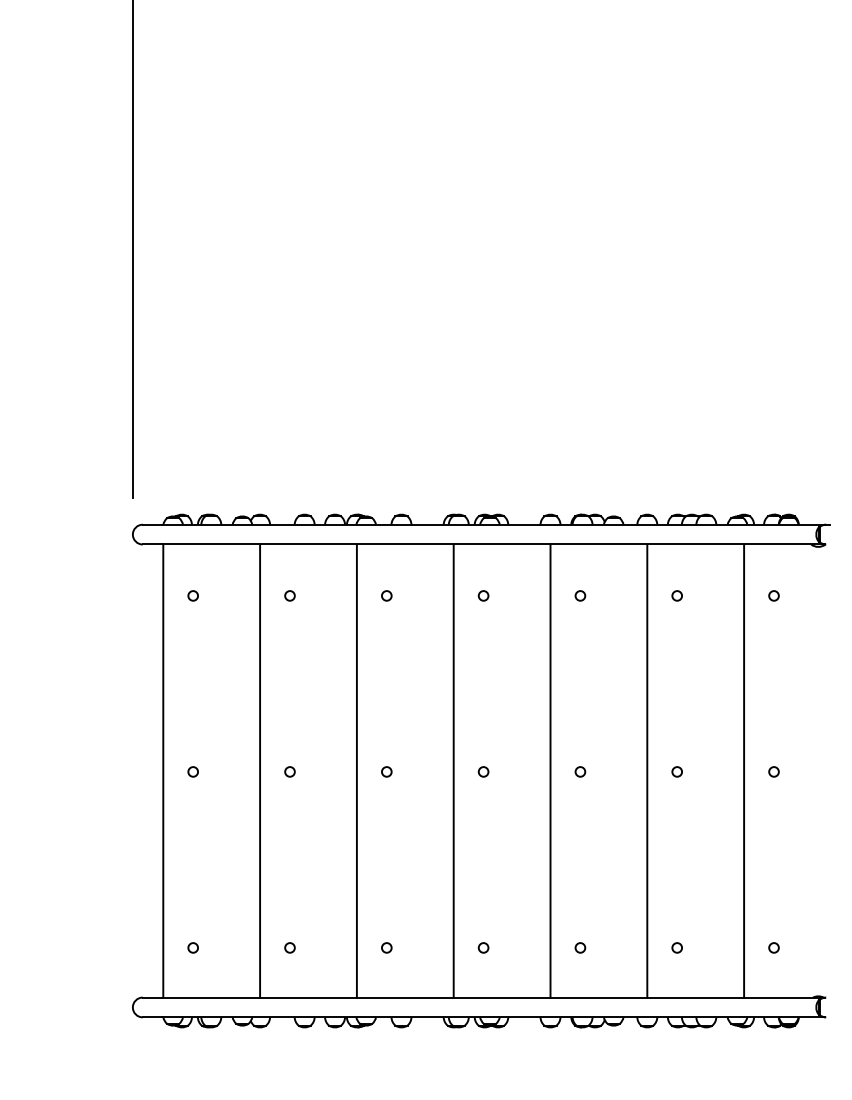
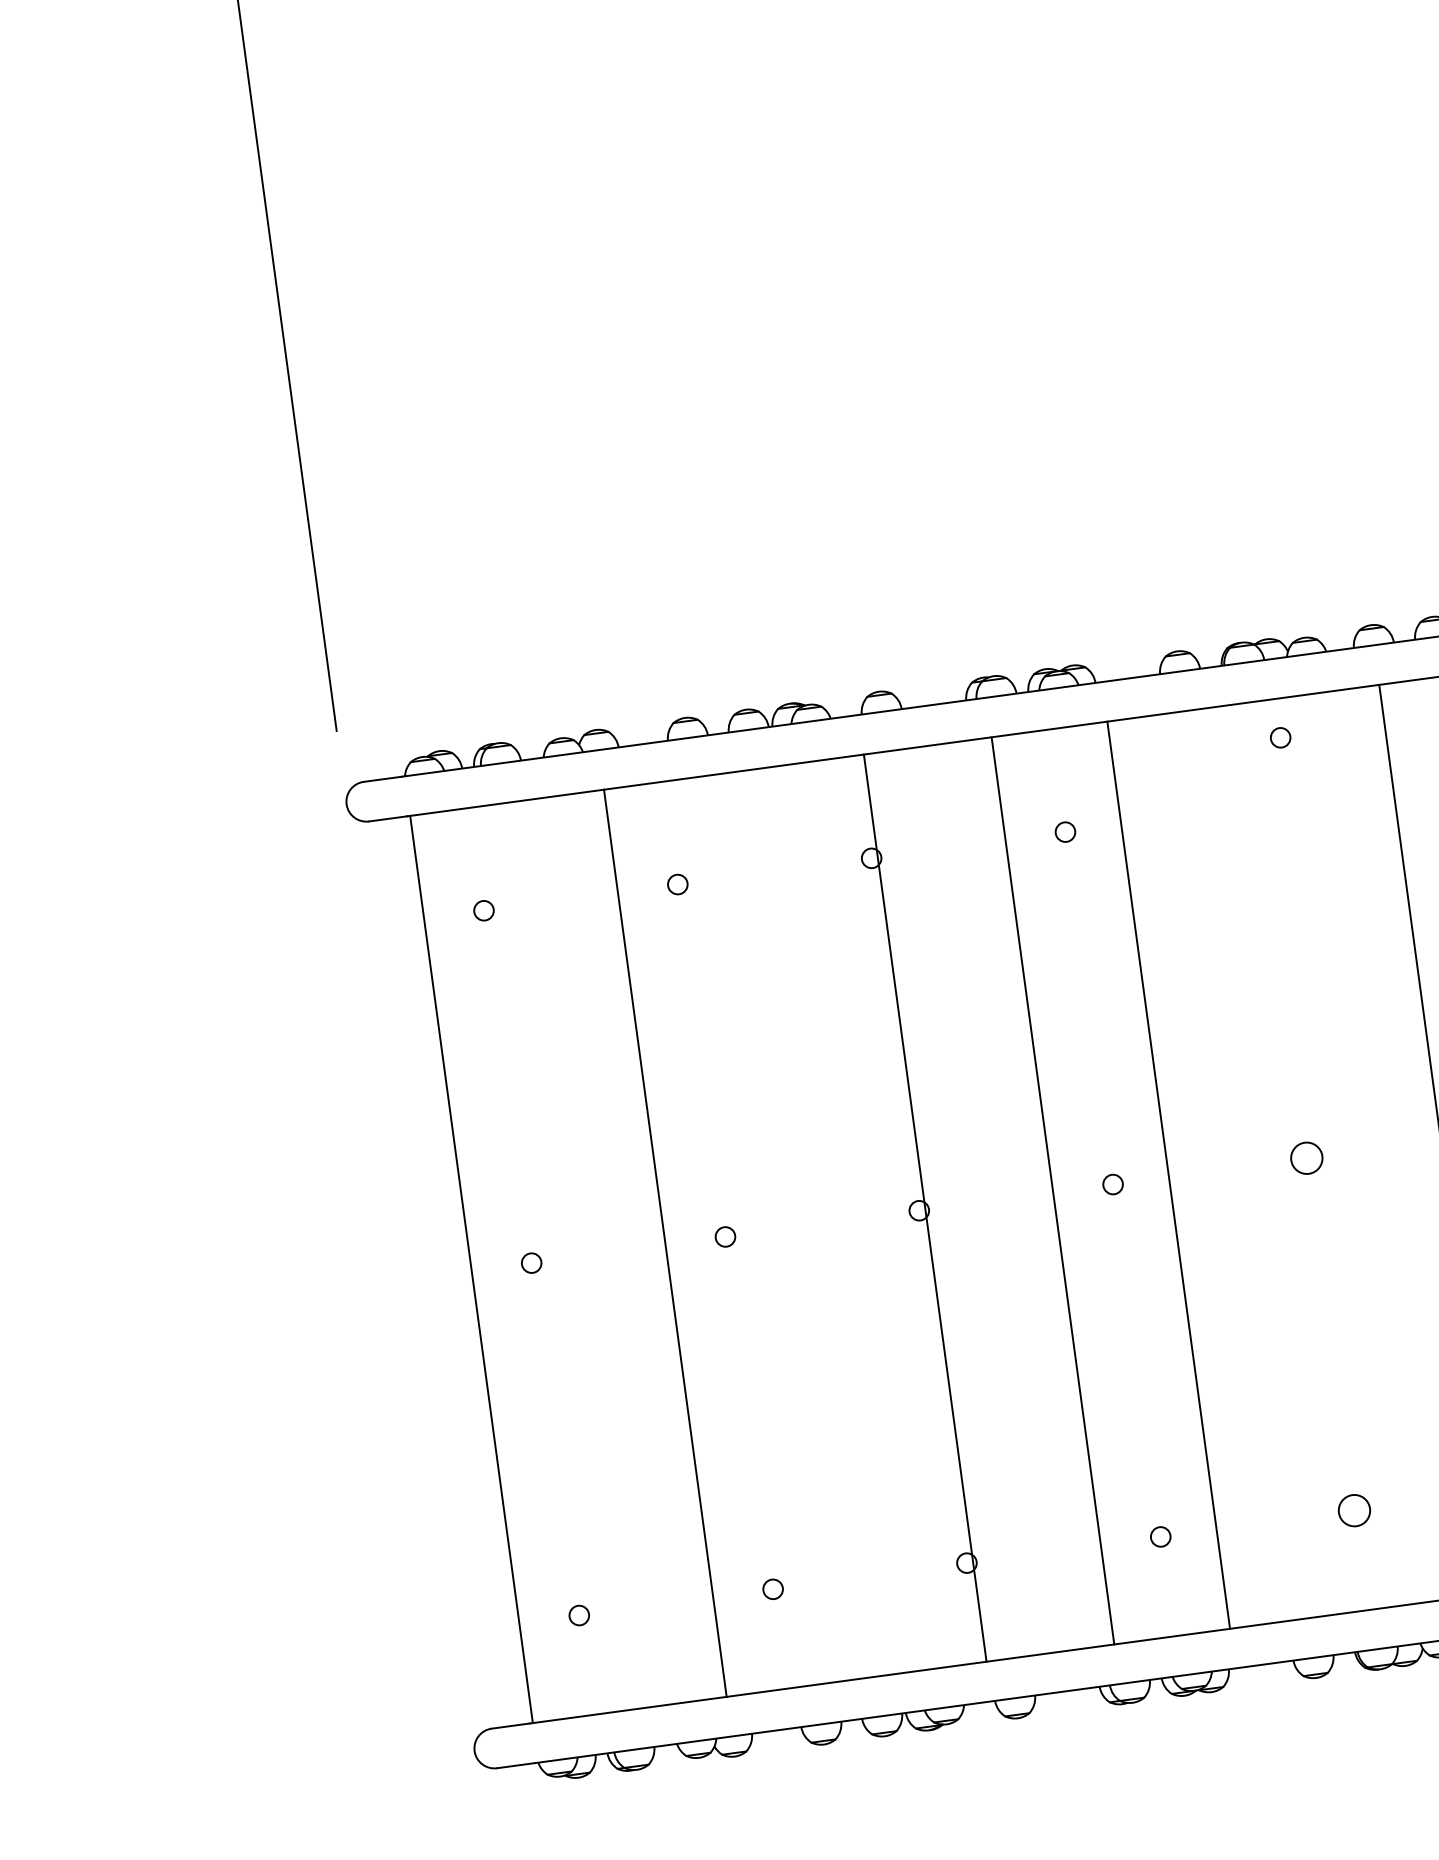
circle: (580, 595) -> (1280, 736), moved
line: (356, 770) -> (924, 1207), moved
line: (550, 770) -> (1168, 1174), moved
circle: (580, 771) -> (1306, 1157), size x1.6
circle: (580, 947) -> (1354, 1509), size x1.6

